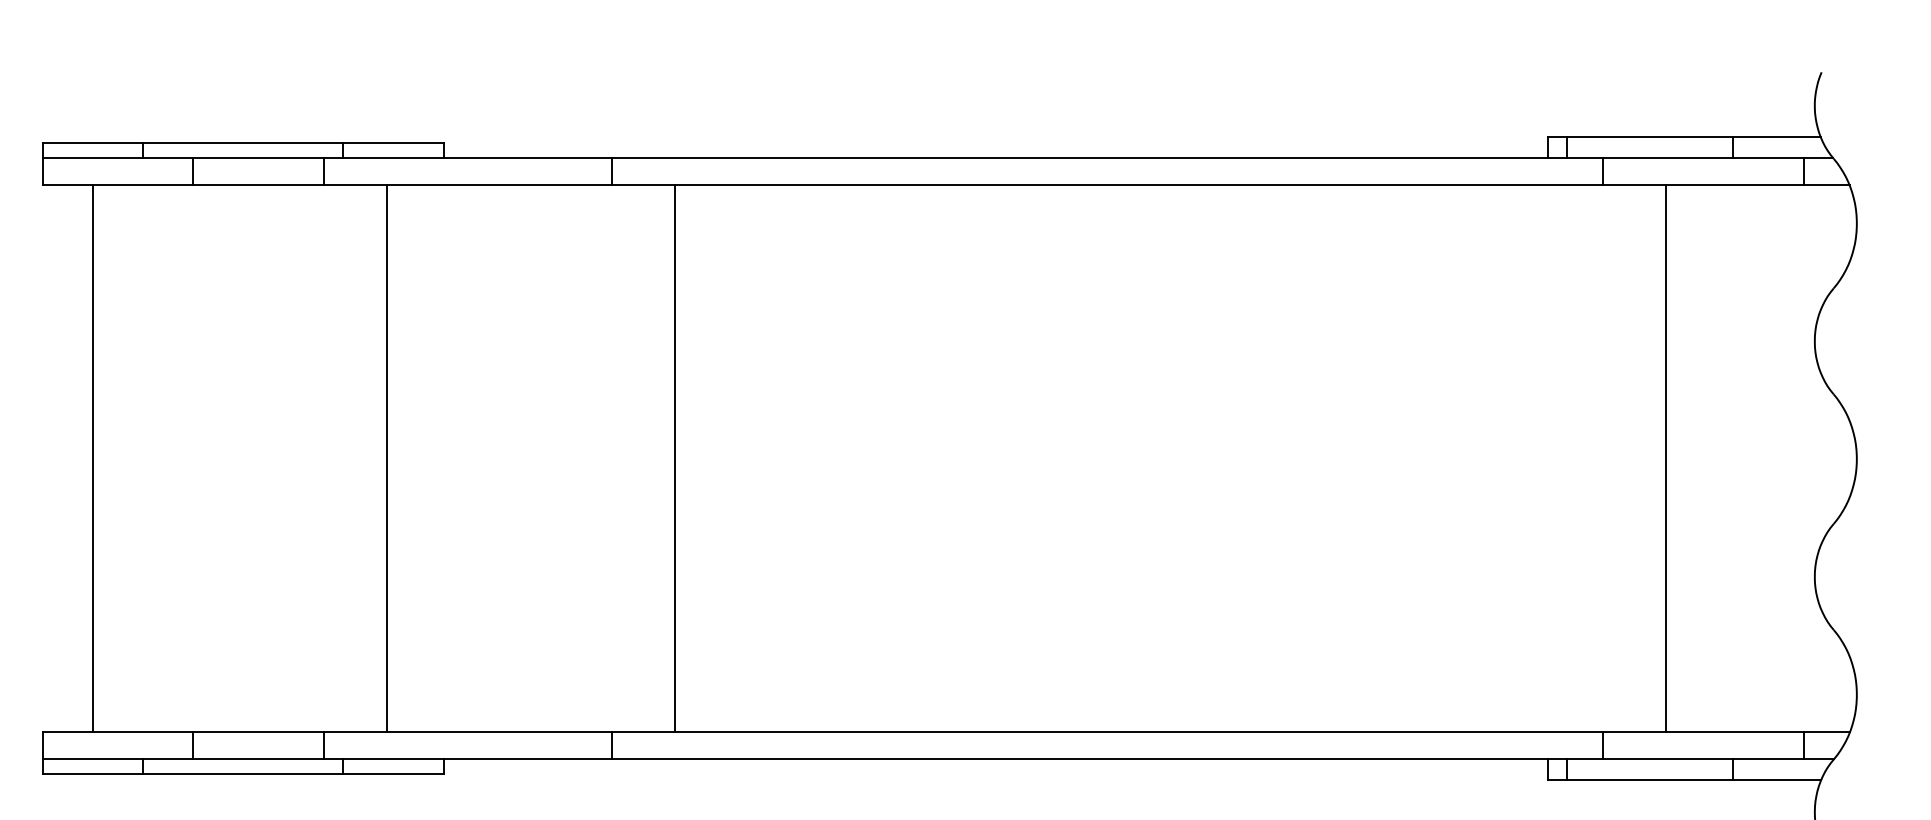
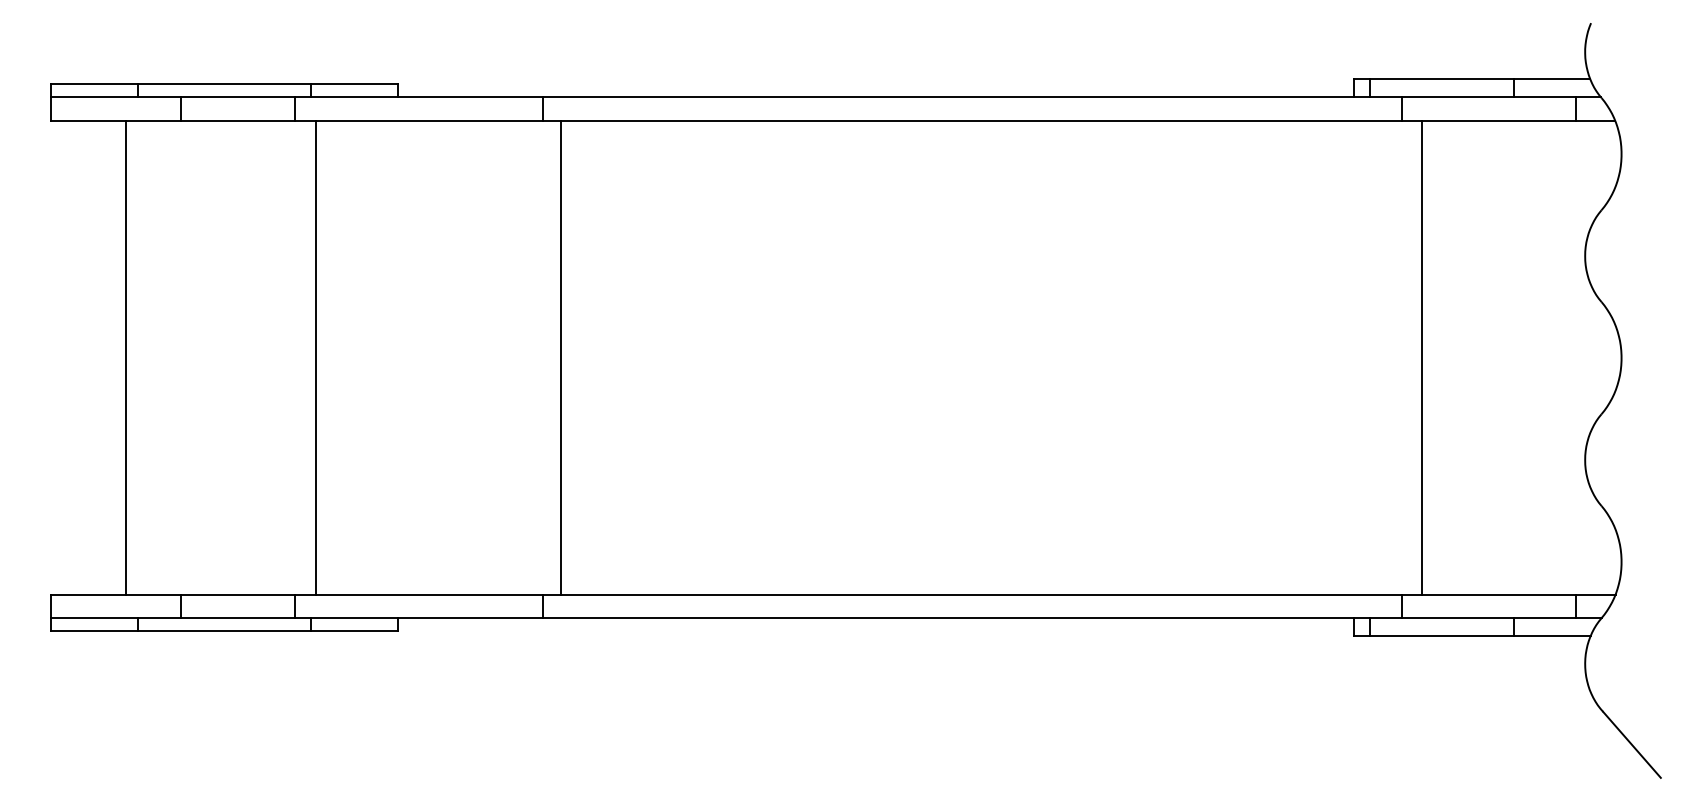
line: (93, 458) -> (126, 357), moved
line: (387, 458) -> (316, 357), moved
line: (674, 458) -> (560, 357), moved
line: (1666, 458) -> (1421, 357), moved

